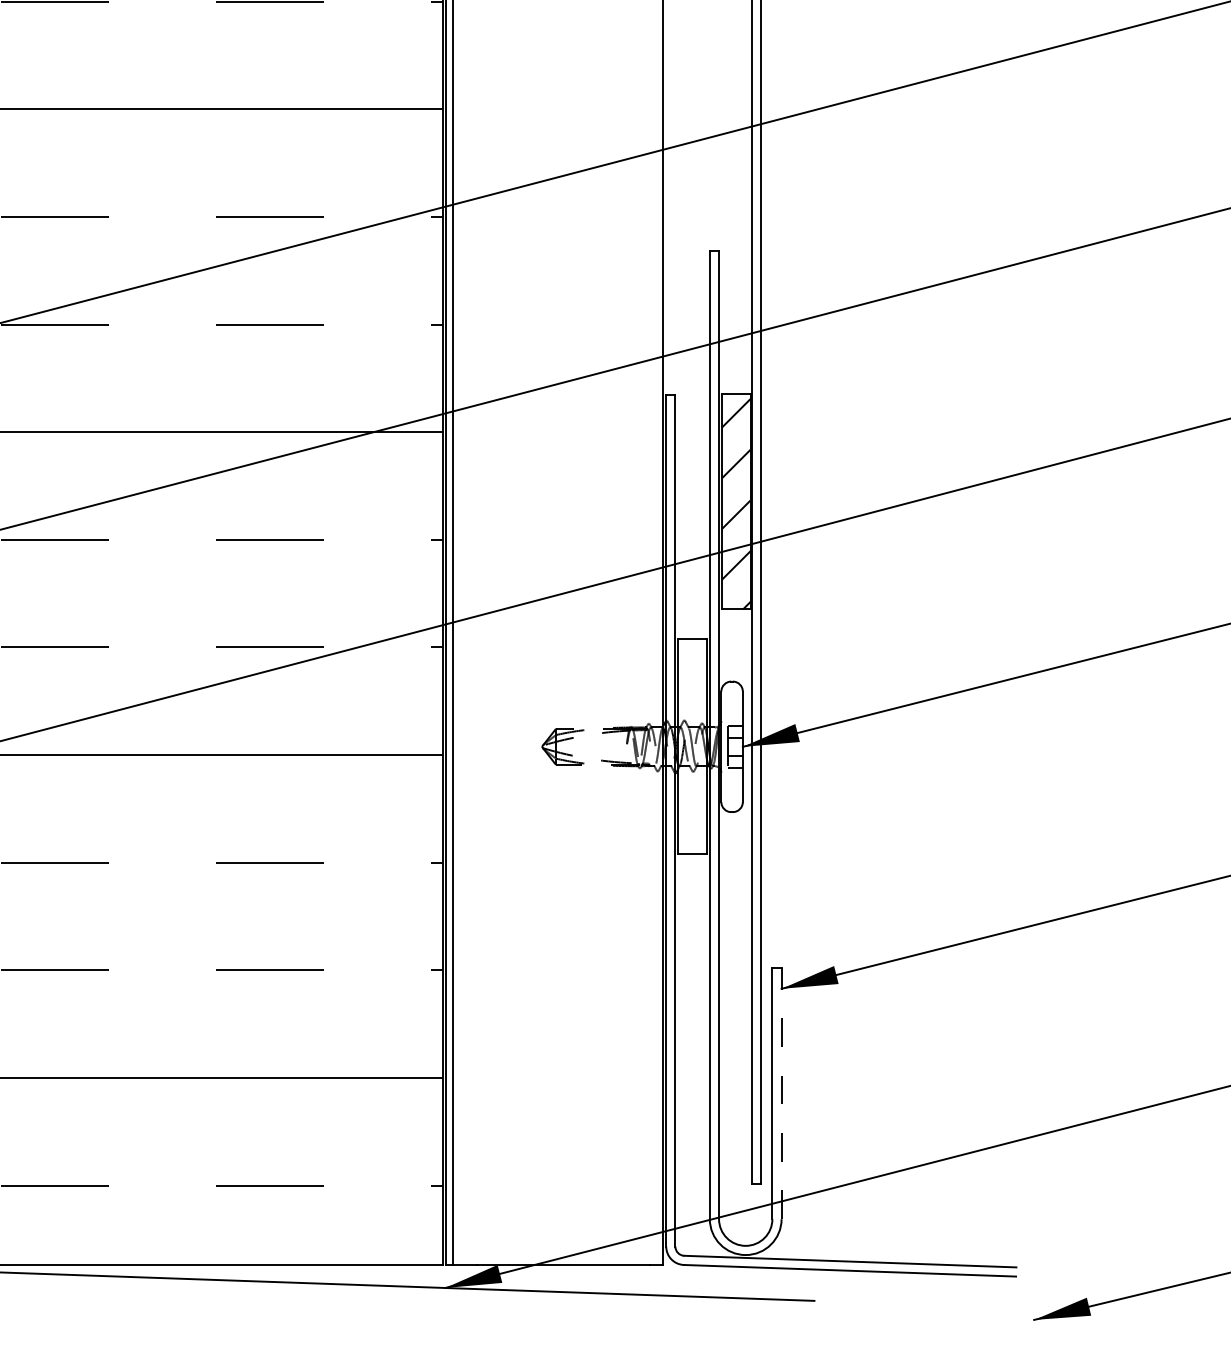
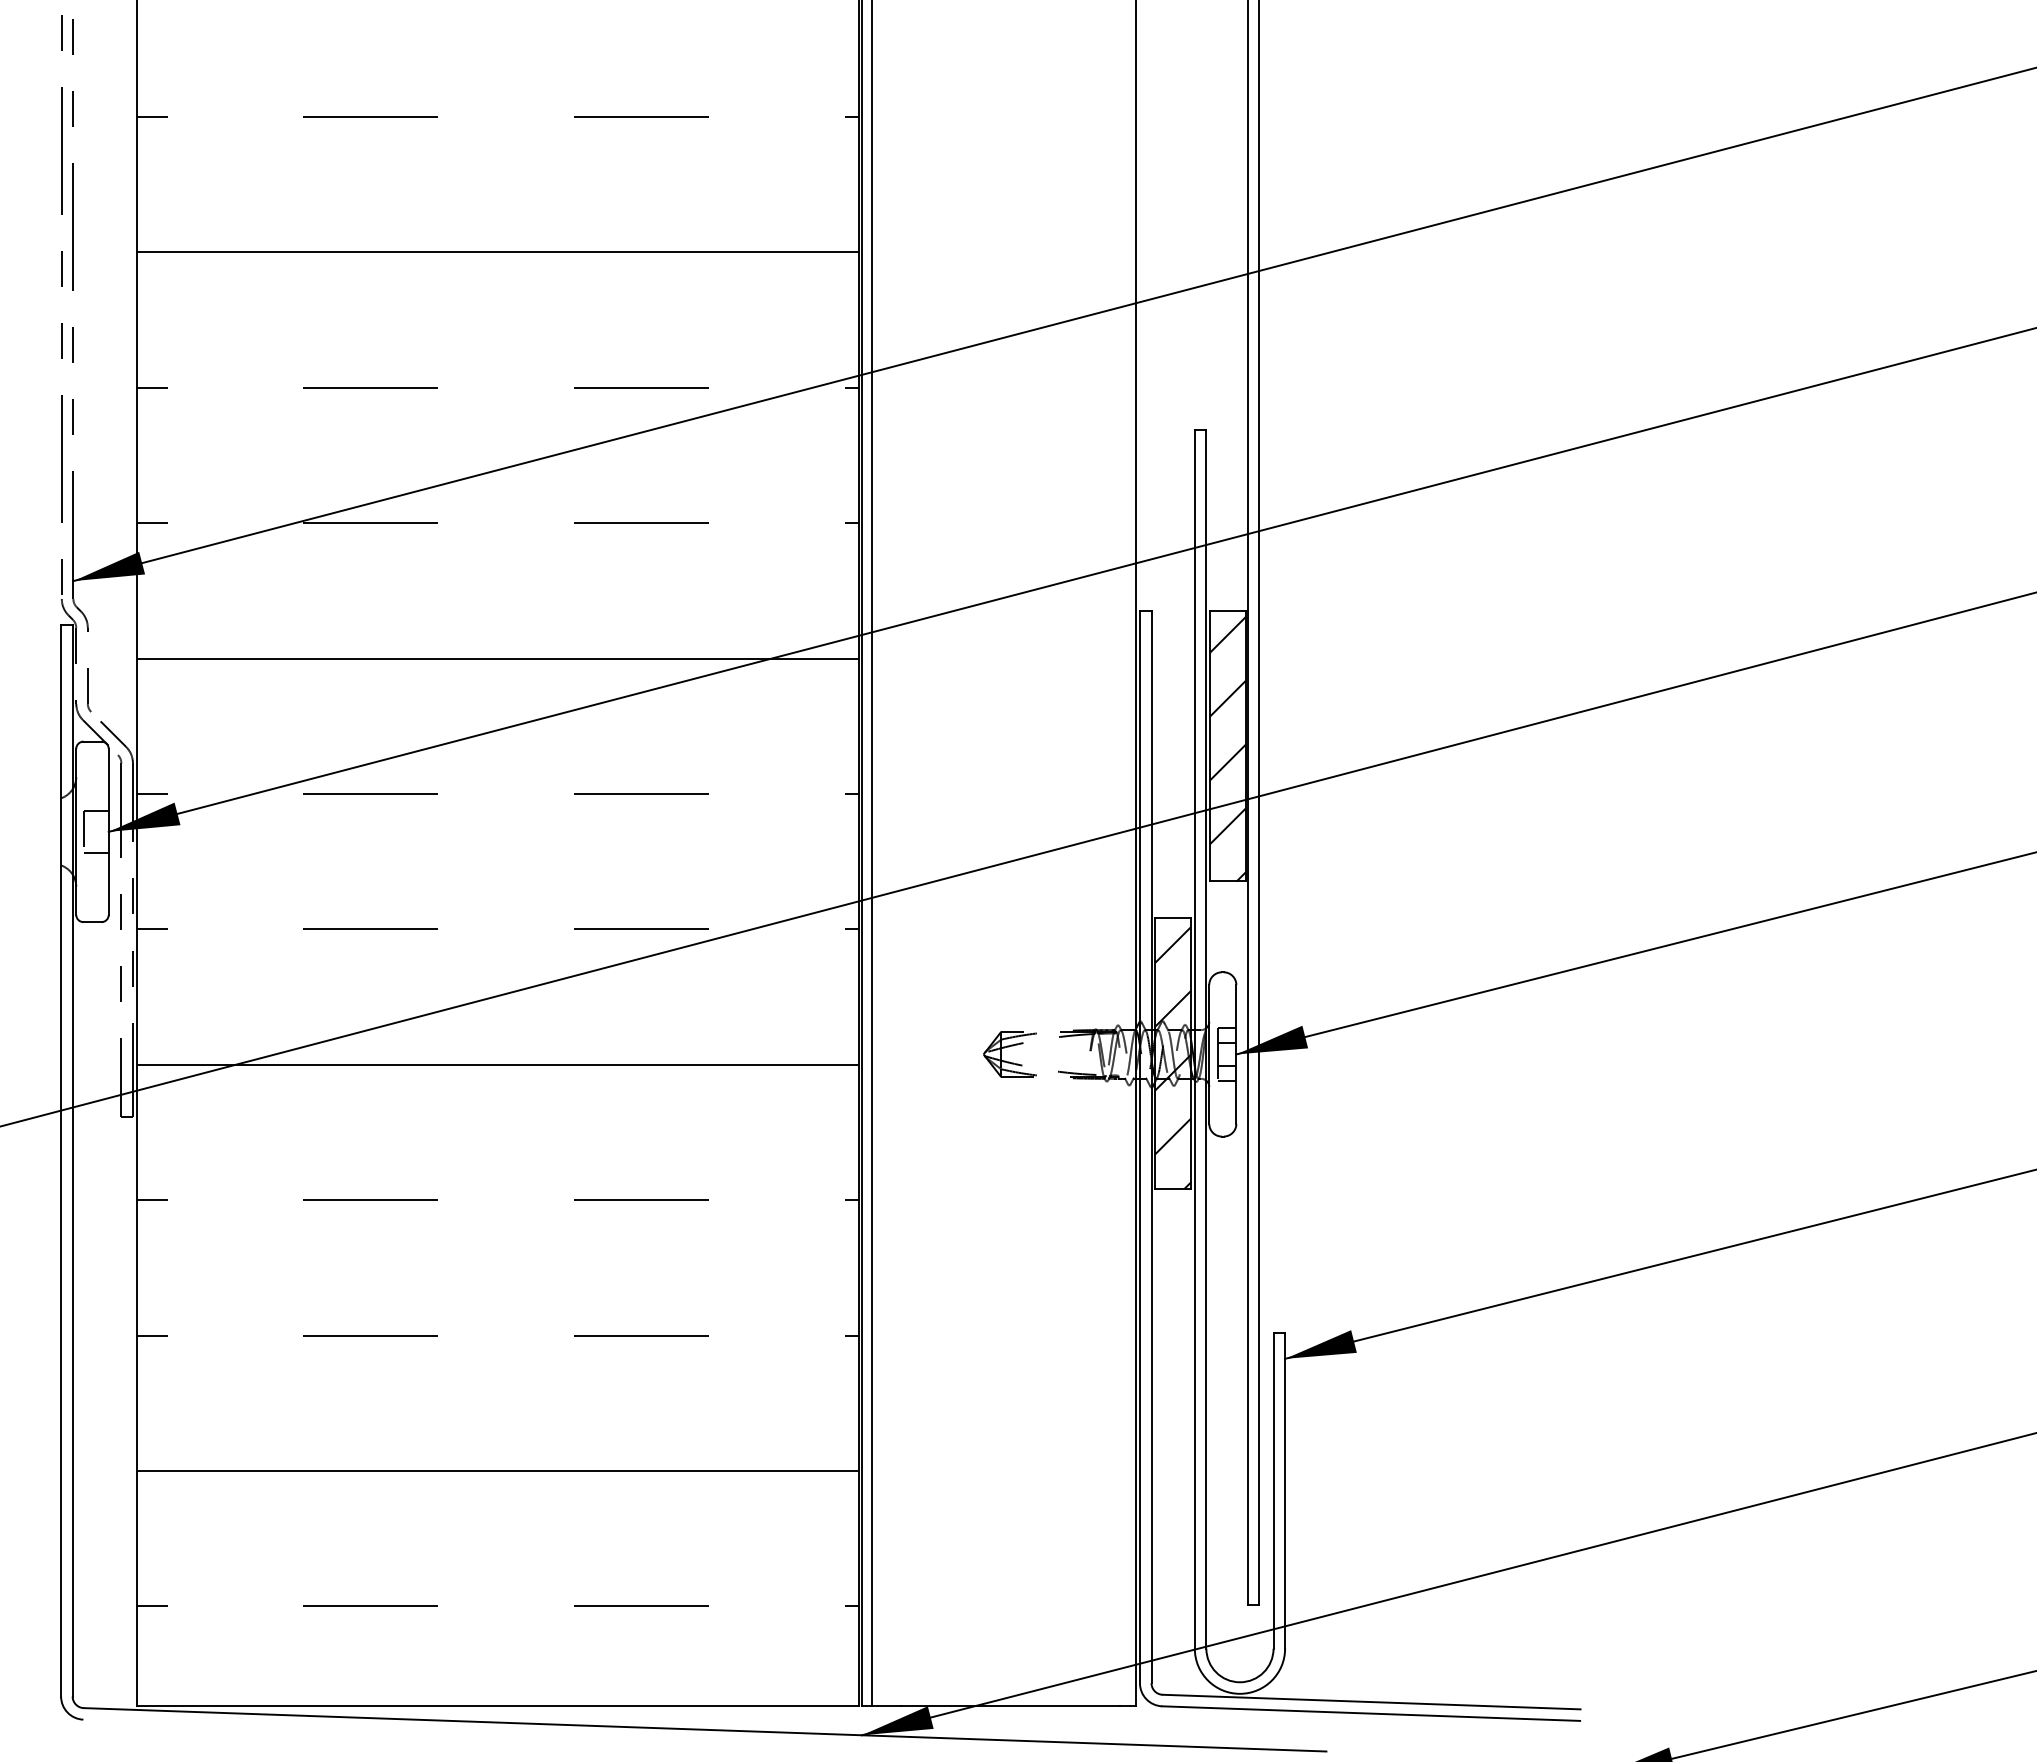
hatch: (692, 749) -> (1173, 1057), added
line: (781, 1093) -> (1285, 1490), dashed -> solid

